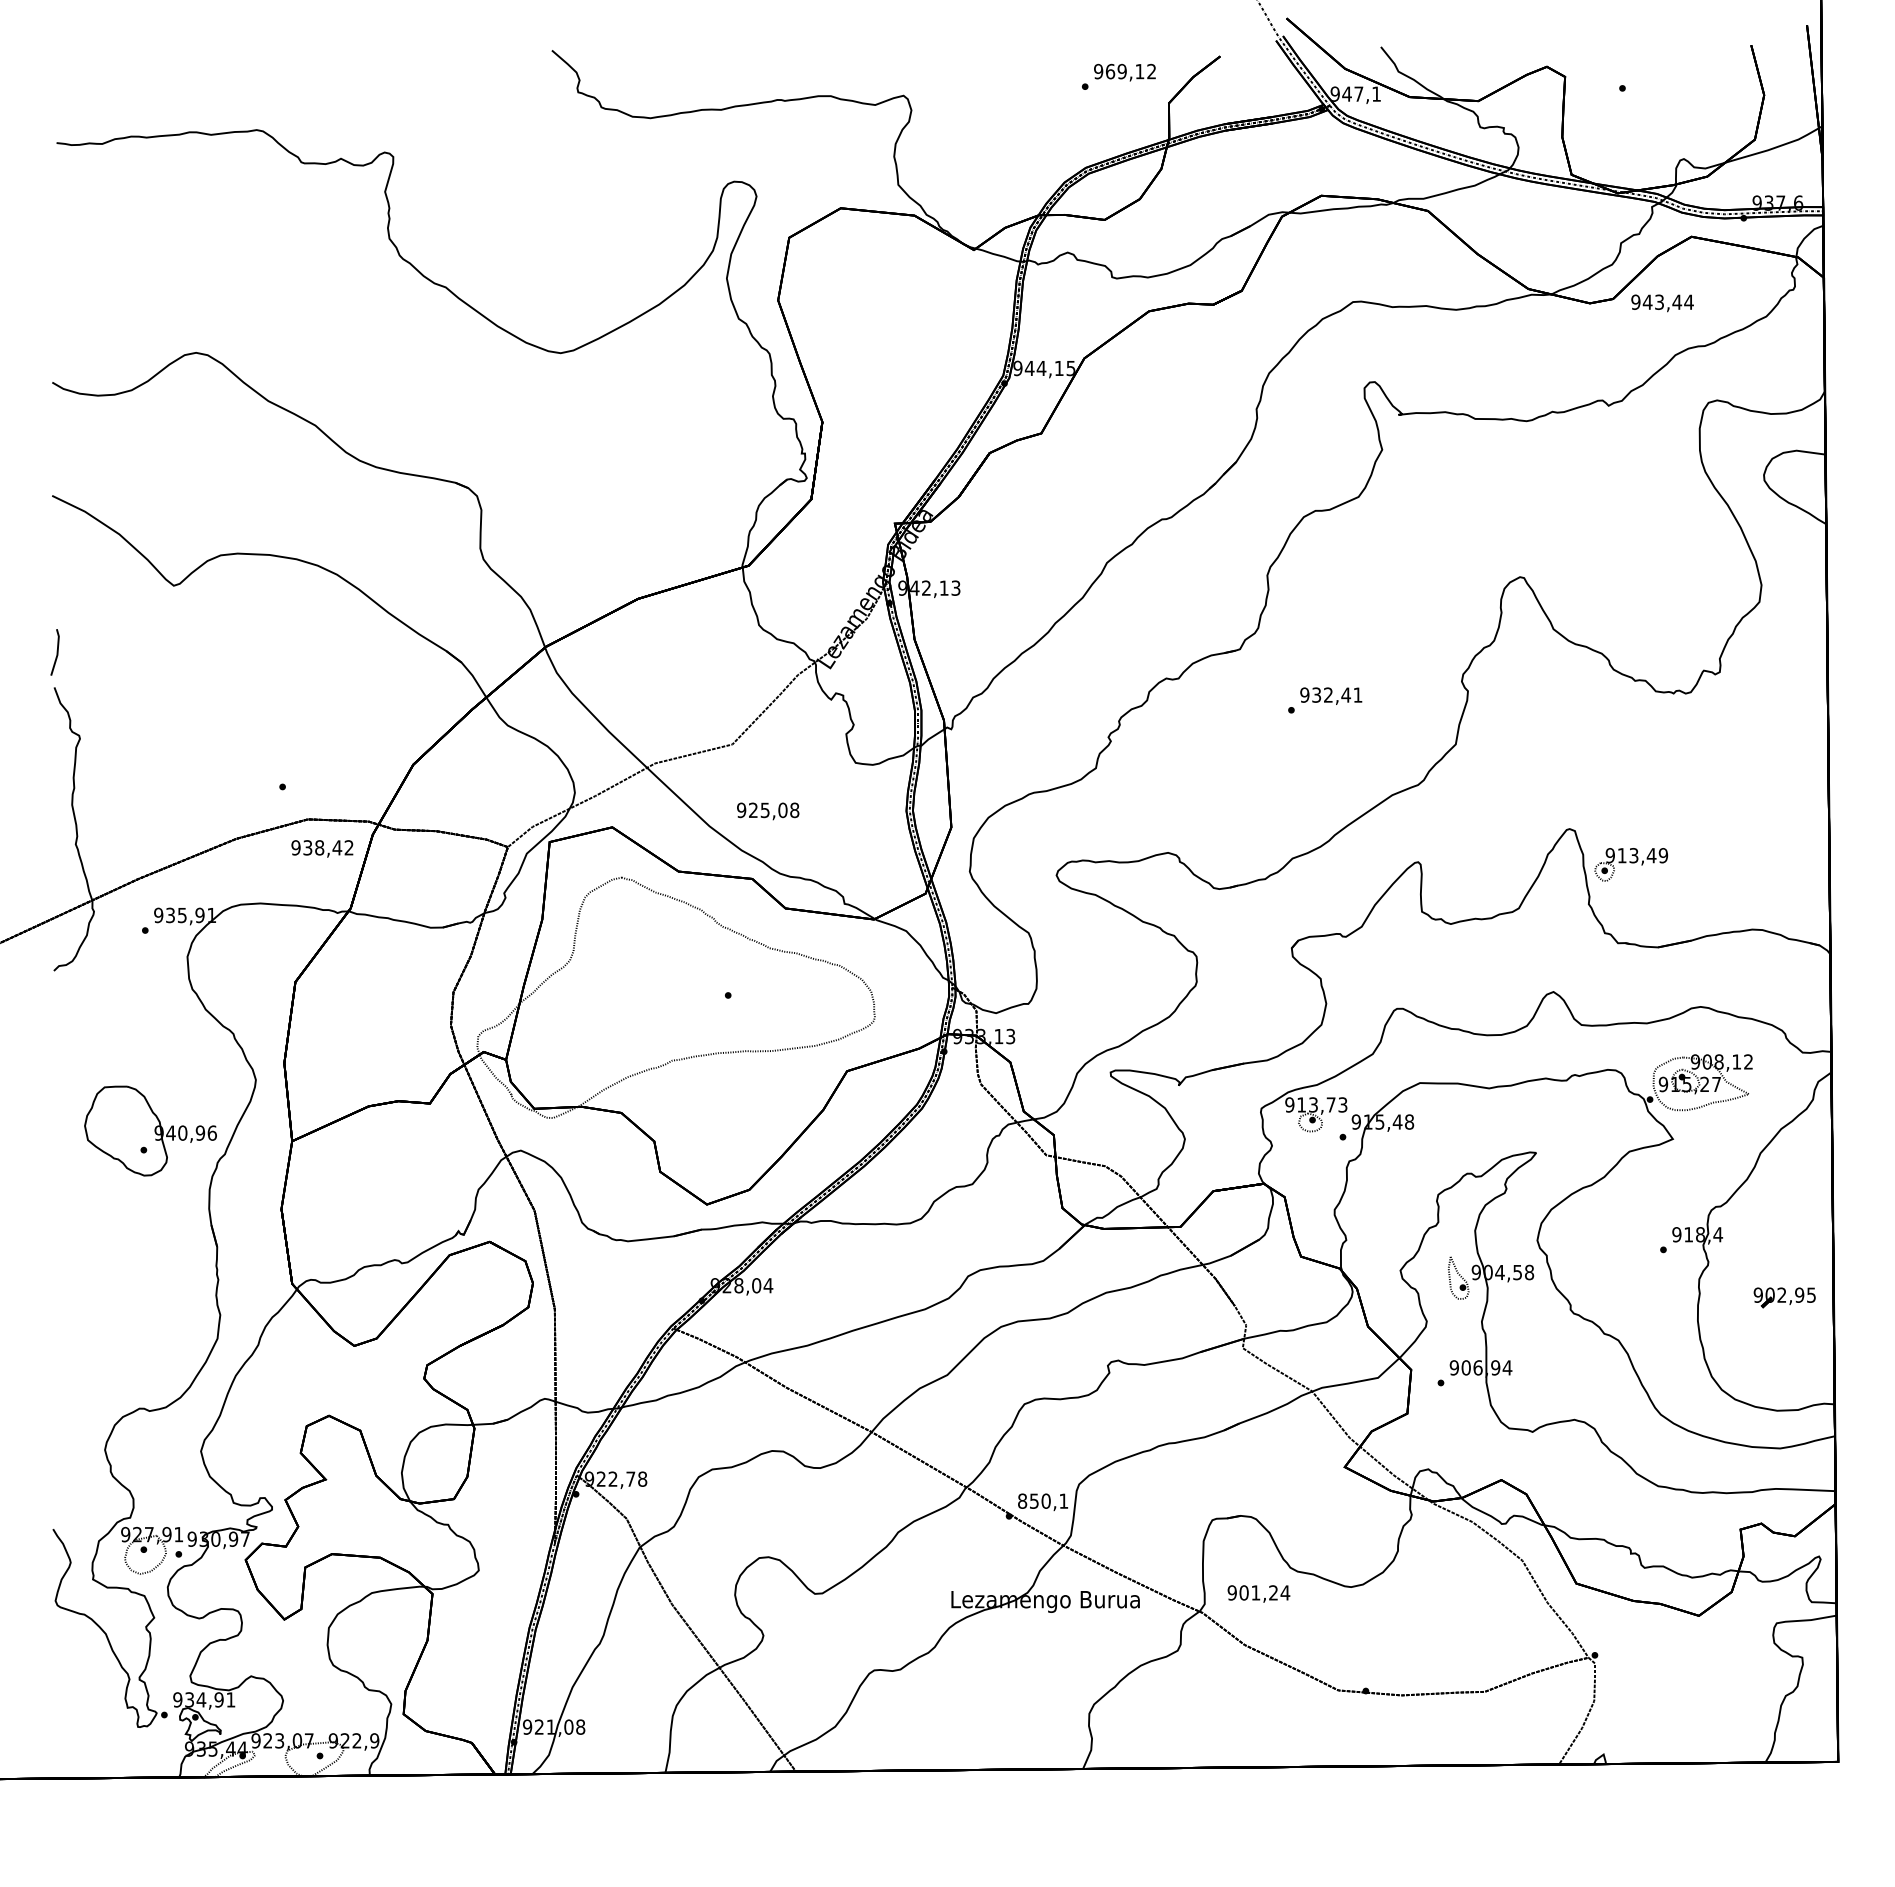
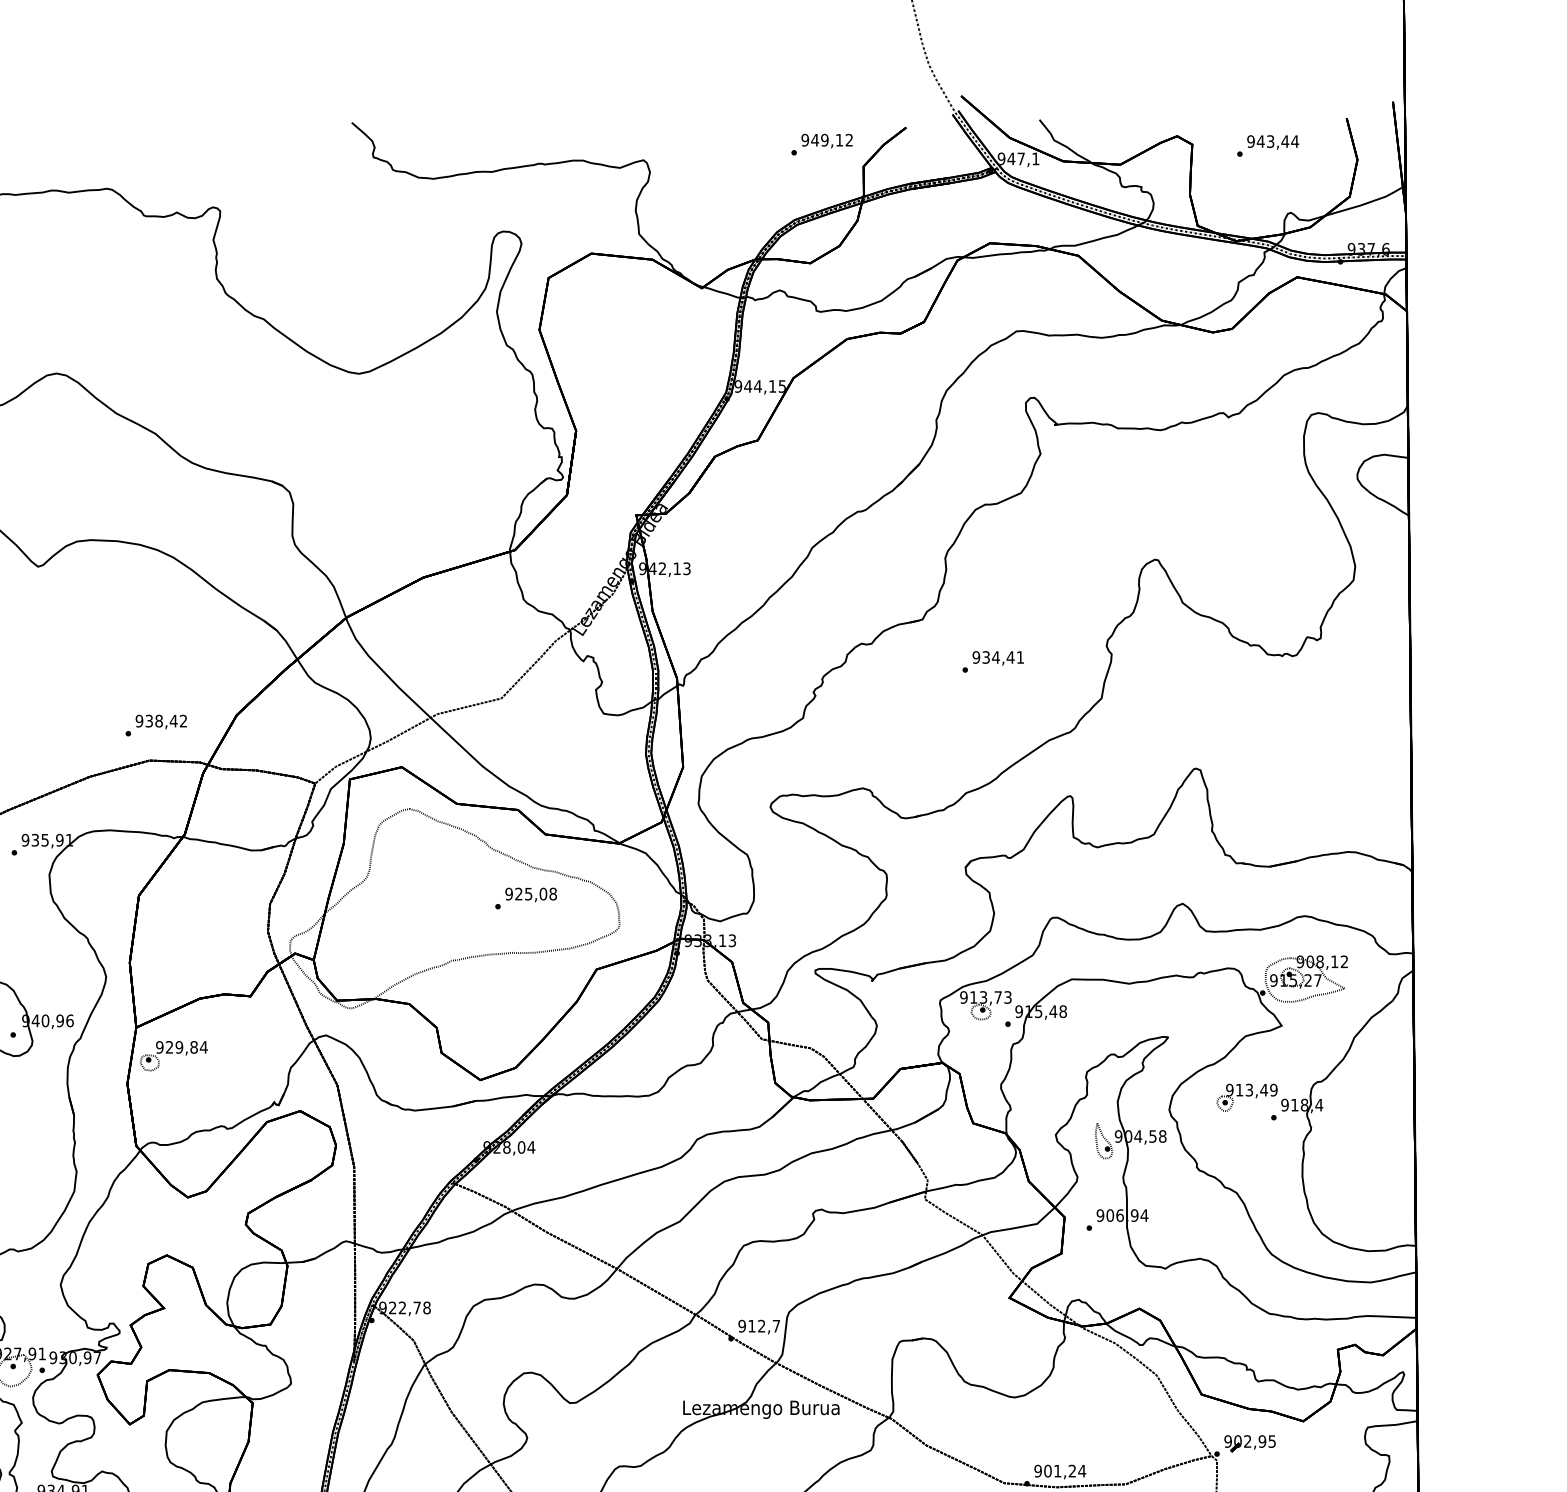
text: (1110, 71) -> (815, 140), 969,12 -> 949,12
text: (1662, 303) -> (1273, 142), moved
text: (1328, 694) -> (996, 656), 932,41 -> 934,41
text: (768, 811) -> (531, 895), moved
text: (322, 848) -> (161, 721), moved
part: (1631, 864) -> (1247, 1097), moved
part: (337, 1175) -> (173, 1056), added
part: (1784, 1297) -> (1249, 1443), moved
text: (1042, 1500) -> (758, 1325), 850,1 -> 912,7
text: (1258, 1593) -> (1059, 1471), moved

